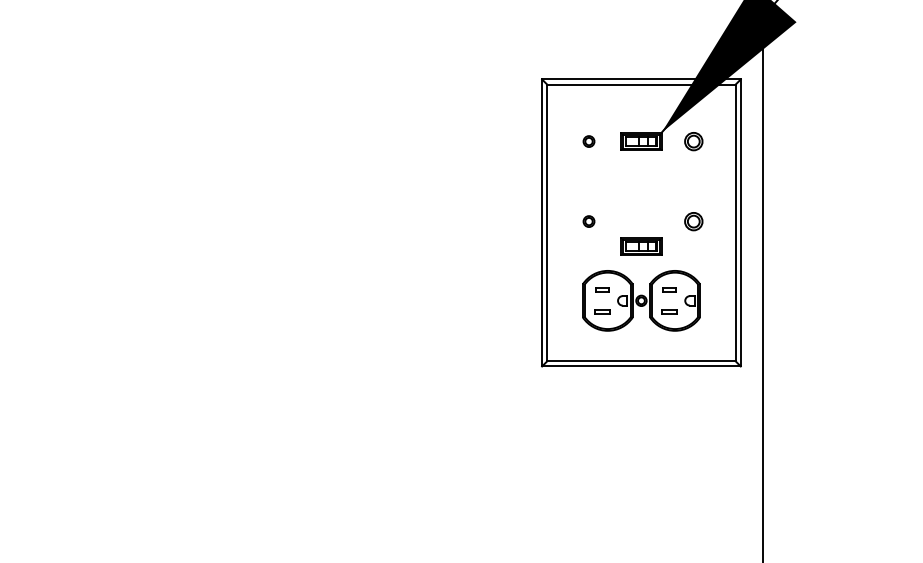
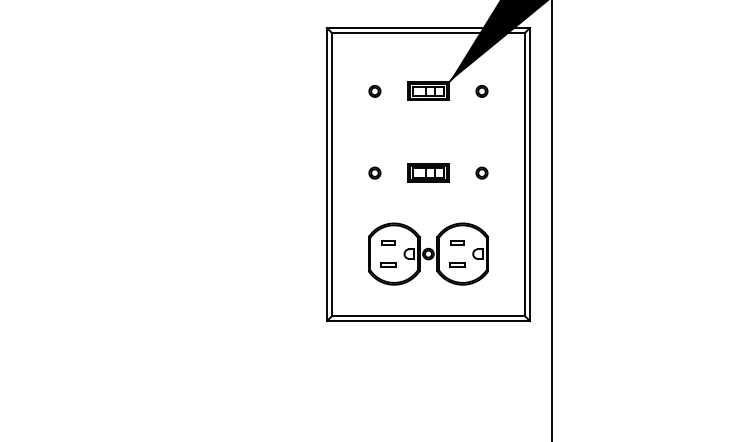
part: (693, 141) -> (481, 91), size x0.62
part: (693, 221) -> (481, 173), size x0.62
part: (641, 246) -> (428, 173), moved

